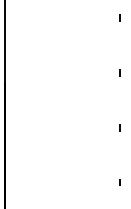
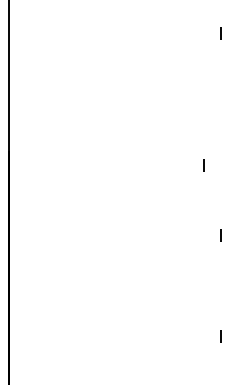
line: (119, 72) -> (203, 164), moved

